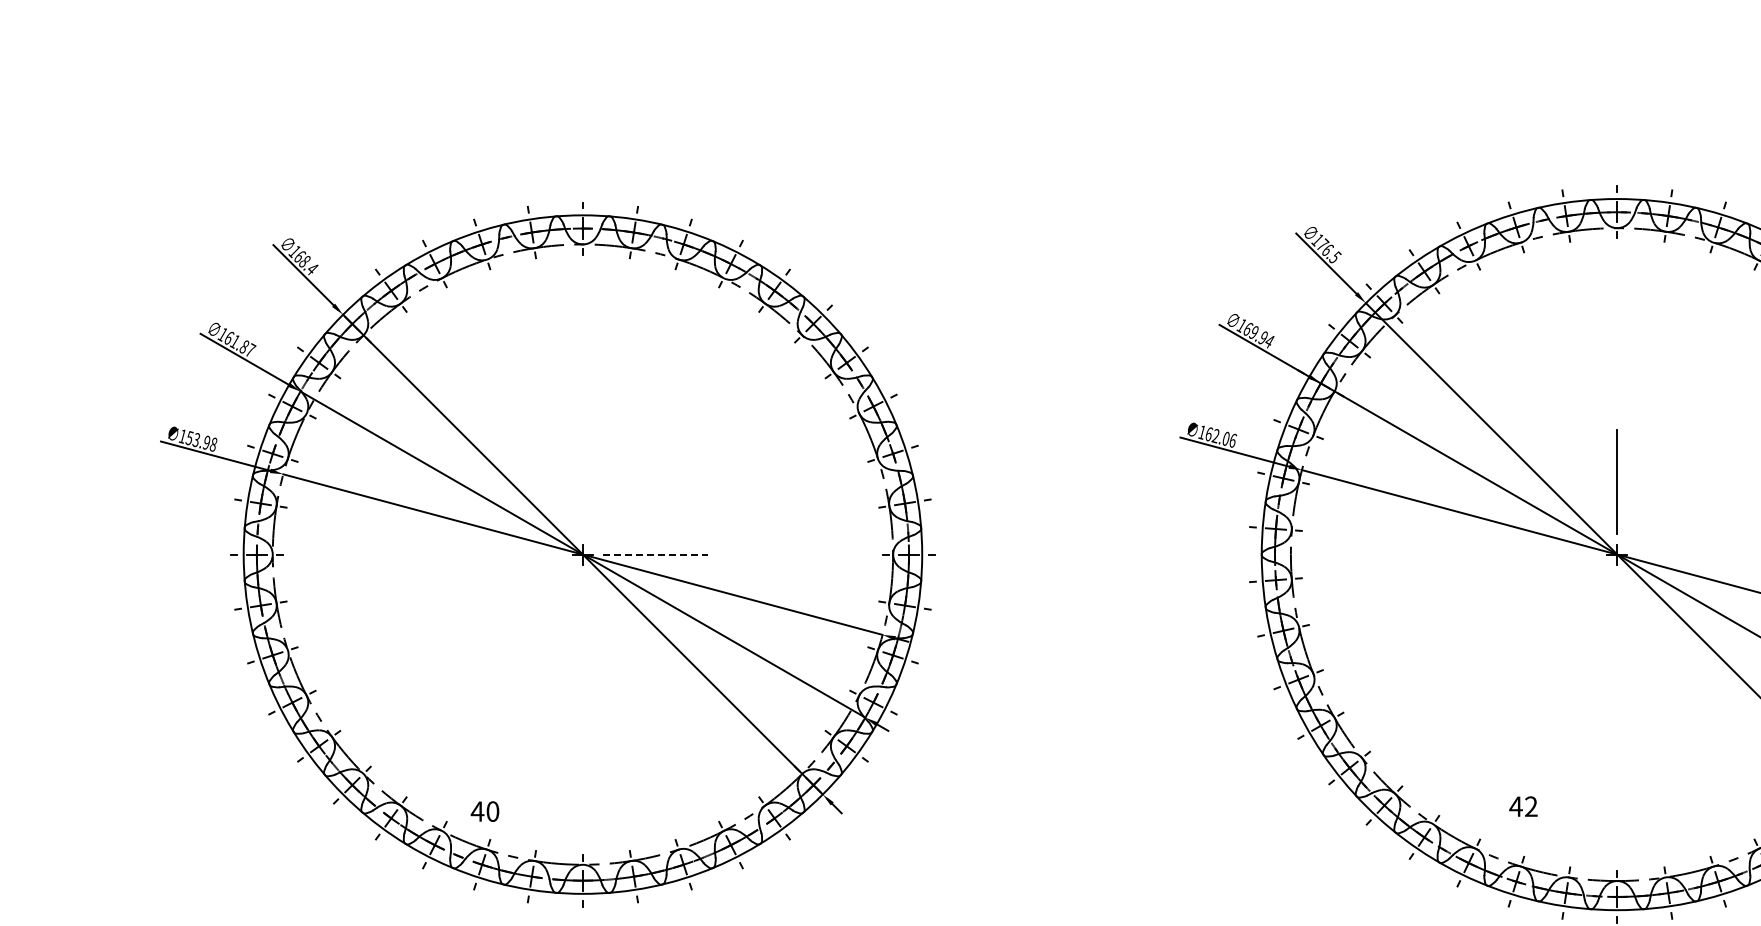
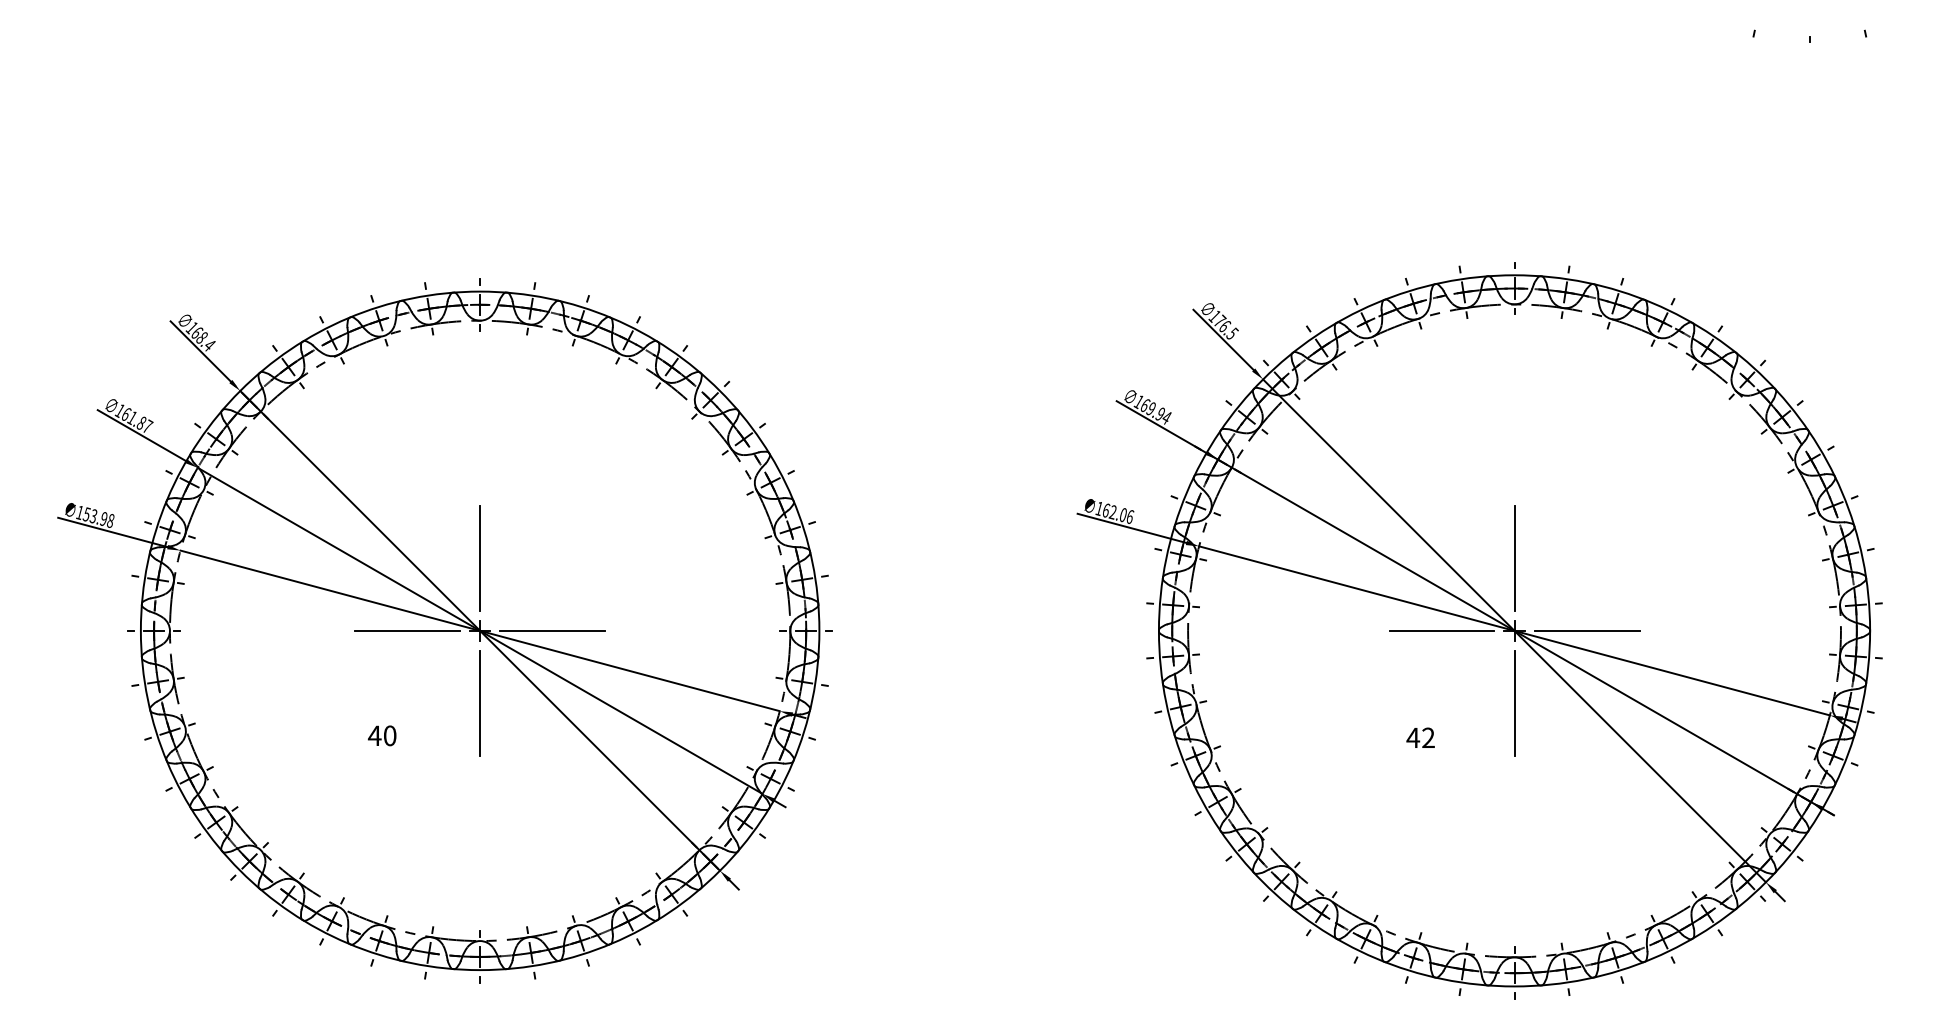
line: (583, 481) -> (480, 557), added
line: (510, 554) -> (407, 630), added
line: (656, 554) -> (553, 630), dashed -> solid
line: (1544, 554) -> (1441, 630), added
line: (1689, 554) -> (1586, 630), added
line: (583, 627) -> (480, 703), added
line: (1617, 627) -> (1514, 703), added
text: (1523, 806) -> (1420, 737), moved
text: (484, 811) -> (381, 735), moved

